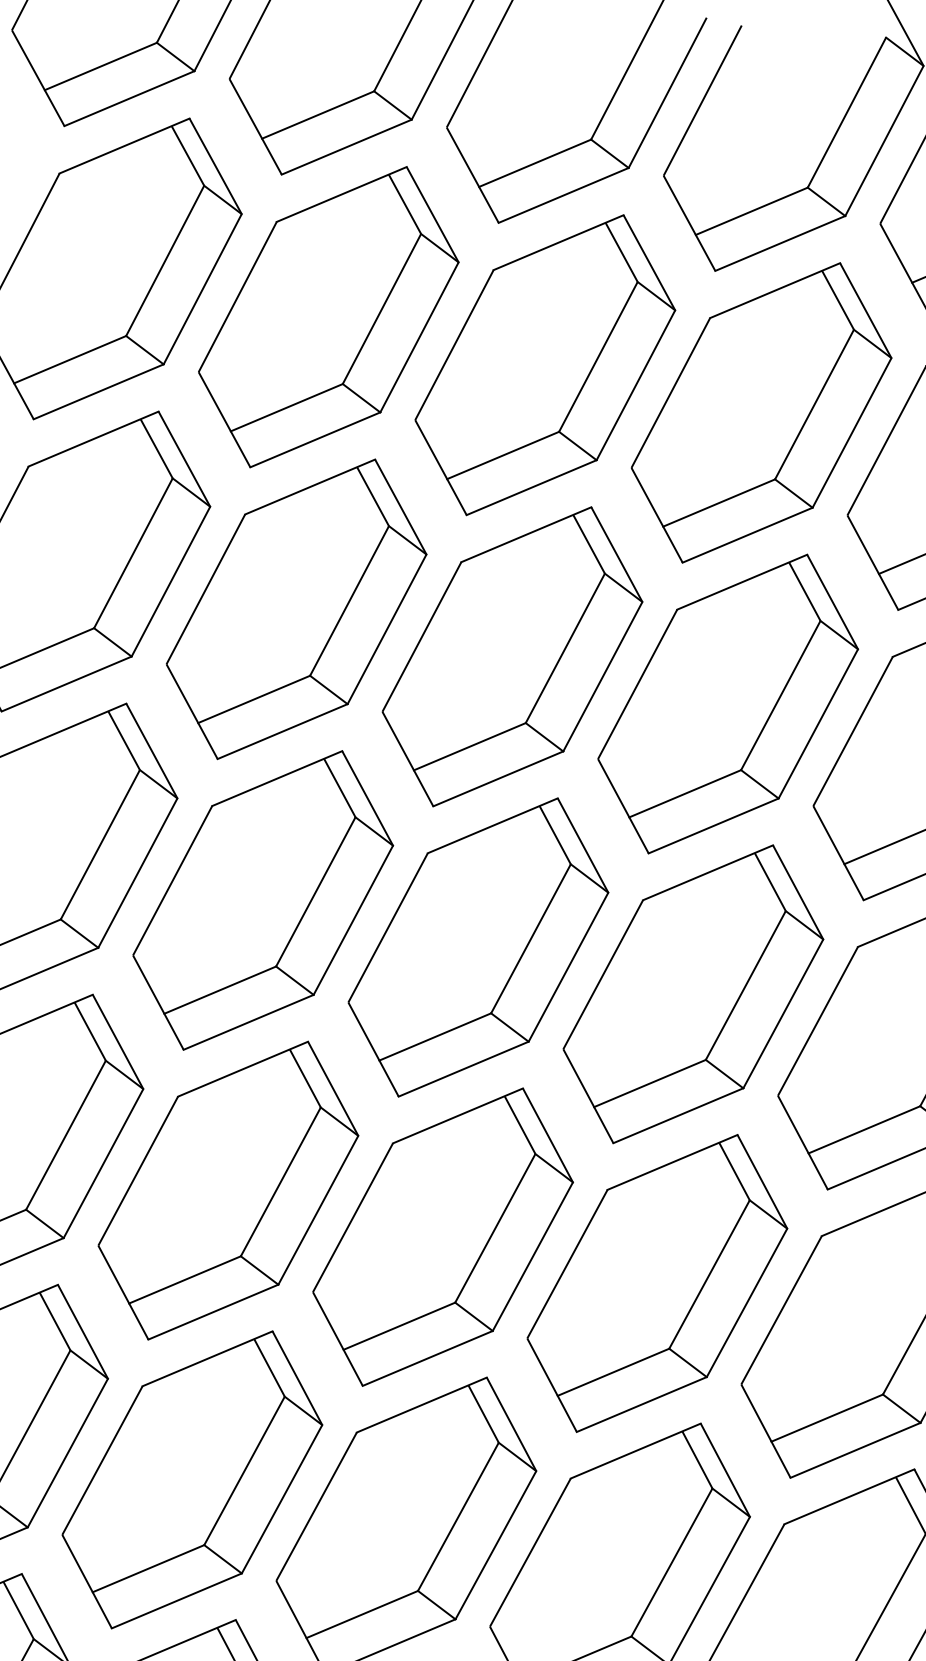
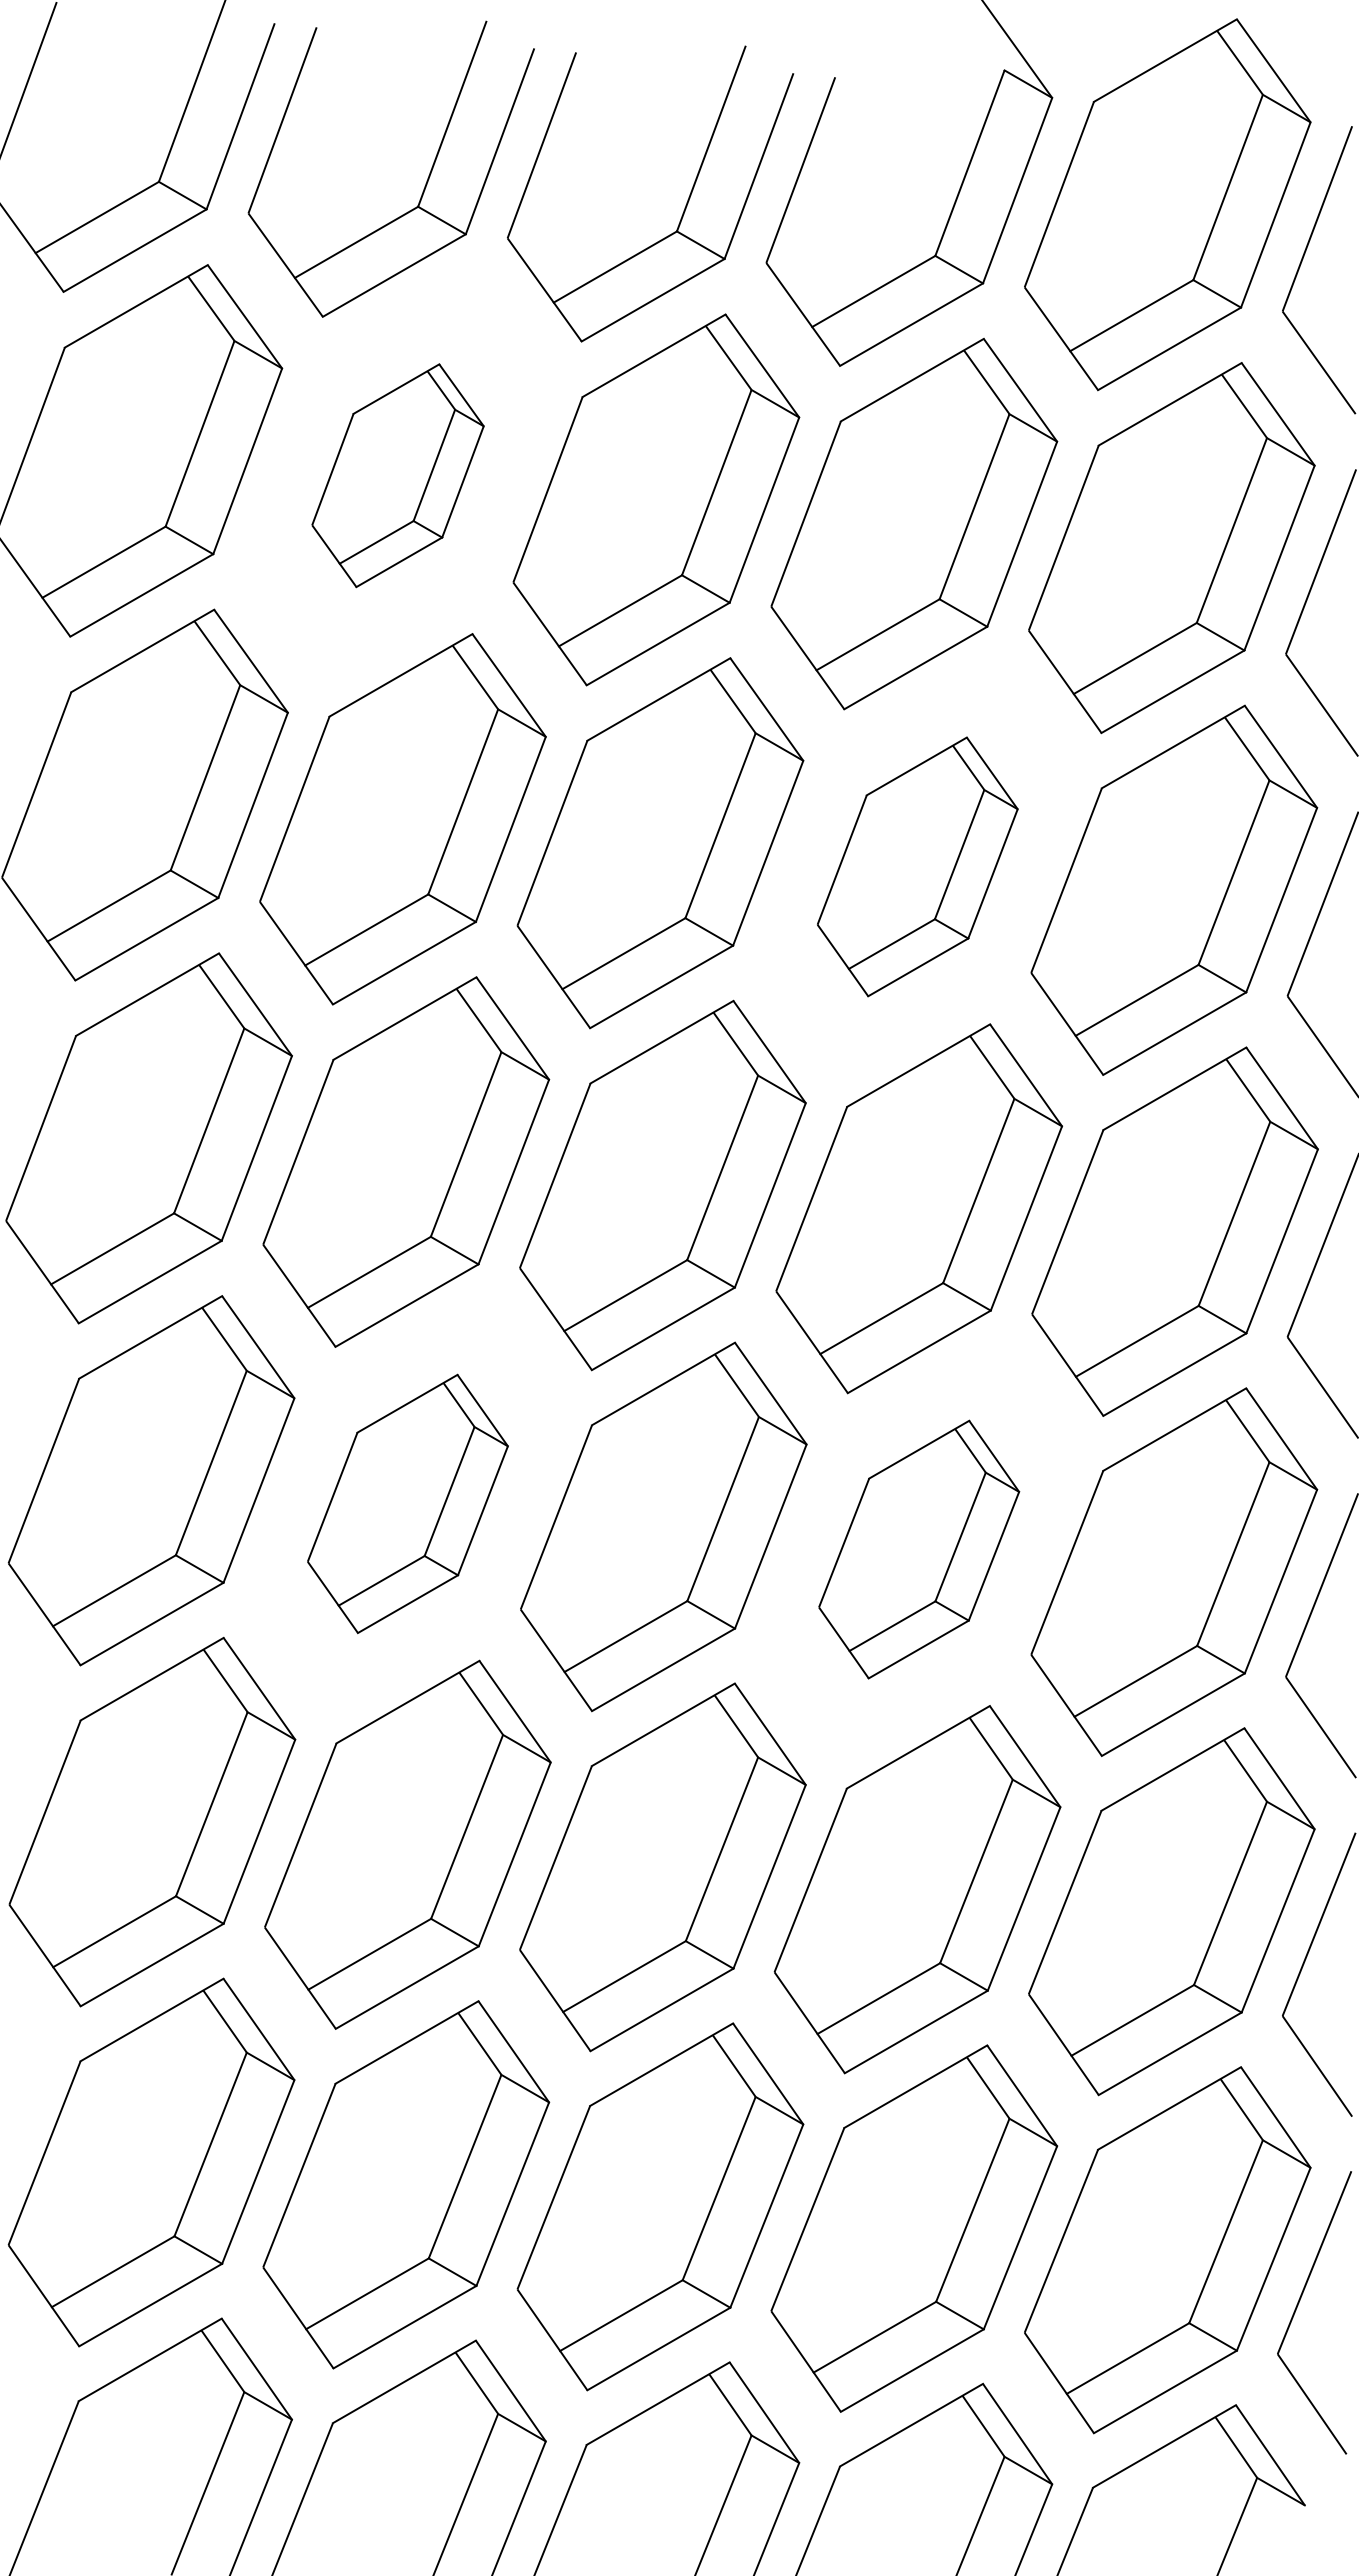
part: (328, 317) -> (397, 475), size x0.6
part: (728, 703) -> (917, 866), size x0.7
part: (228, 1190) -> (407, 1503), size x0.7
part: (656, 1283) -> (918, 1549), size x0.7

